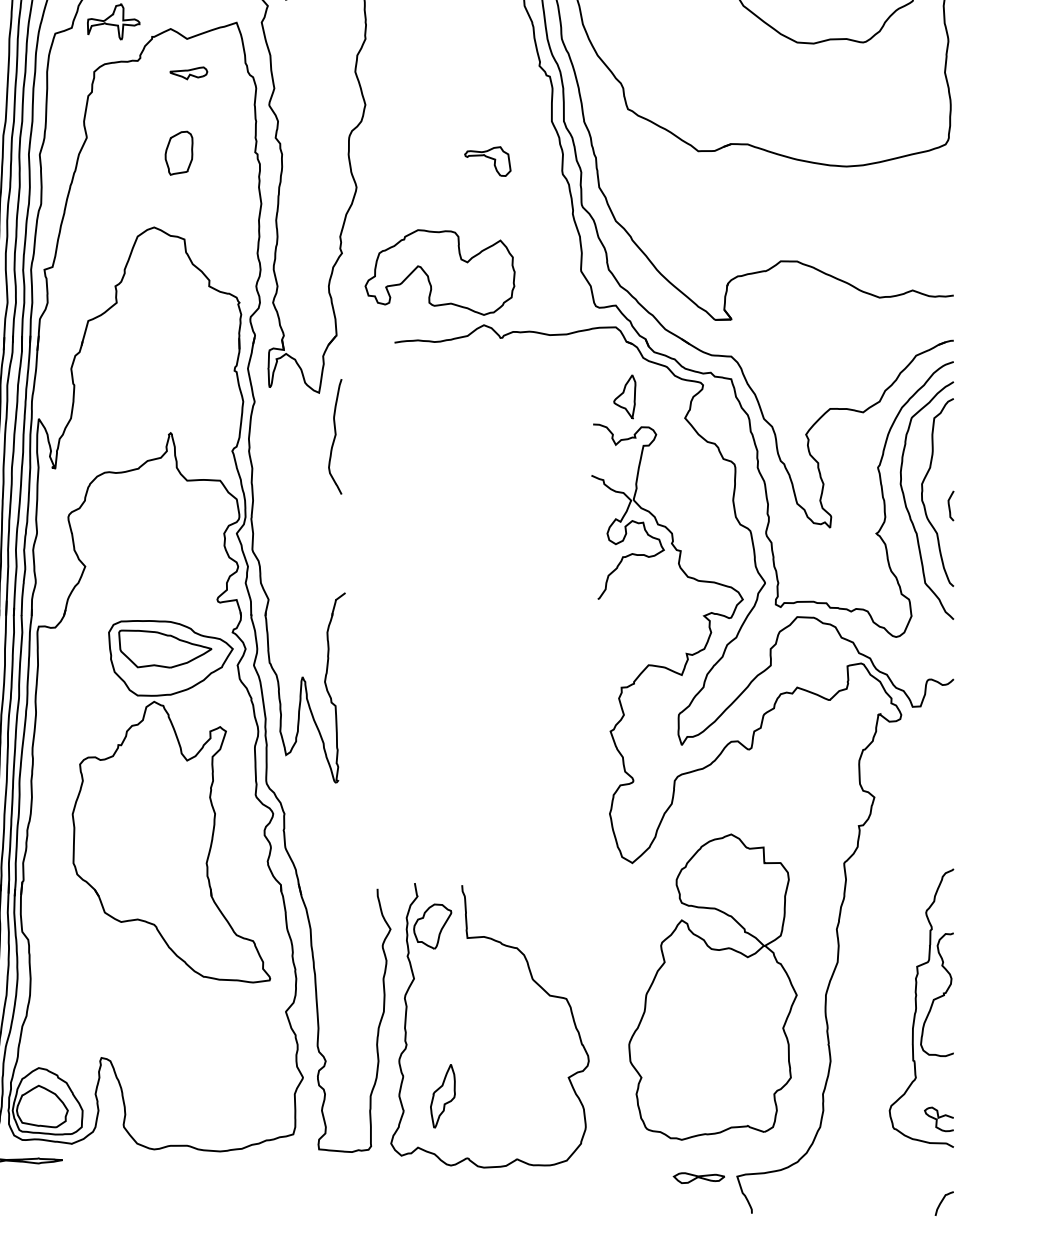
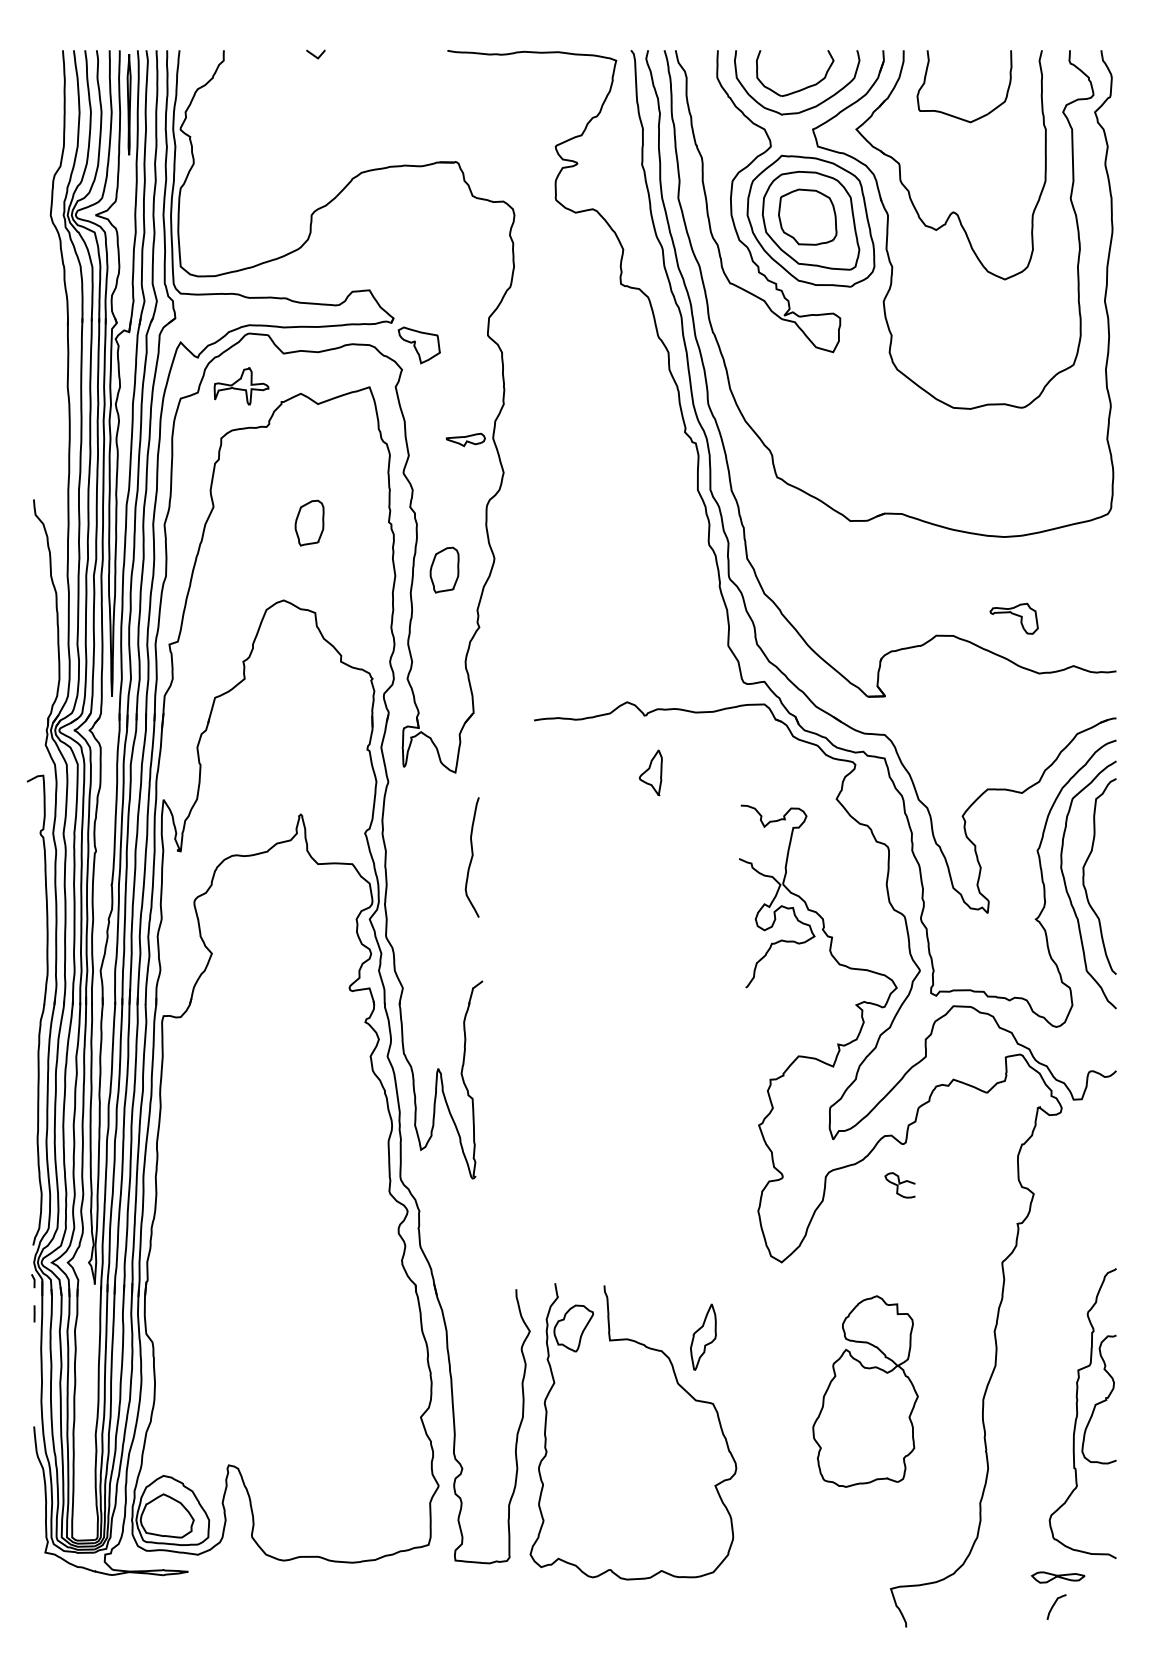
part: (188, 72) -> (465, 439), moved
part: (487, 161) -> (1013, 618), moved
part: (308, 197) -> (444, 569), added
part: (439, 272) -> (580, 647), removed
part: (624, 396) -> (650, 772), moved
curve: (334, 436) -> (471, 857), moved
curve: (950, 505) -> (1112, 890), removed
part: (171, 801) -> (301, 1198), removed
part: (712, 987) -> (865, 1391), size x0.6
part: (443, 1095) -> (703, 1336), moved
curve: (938, 1118) -> (899, 1184), moved
part: (698, 1178) -> (1057, 1577), moved
curve: (943, 1201) -> (1055, 1604), moved

